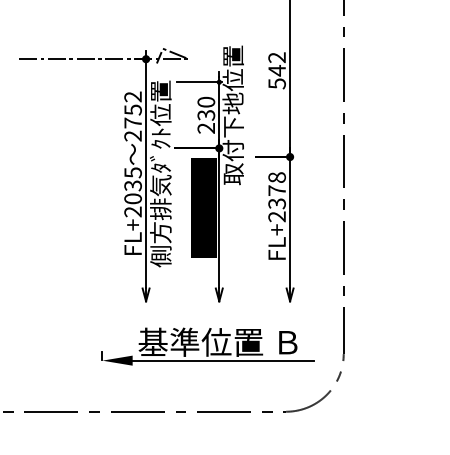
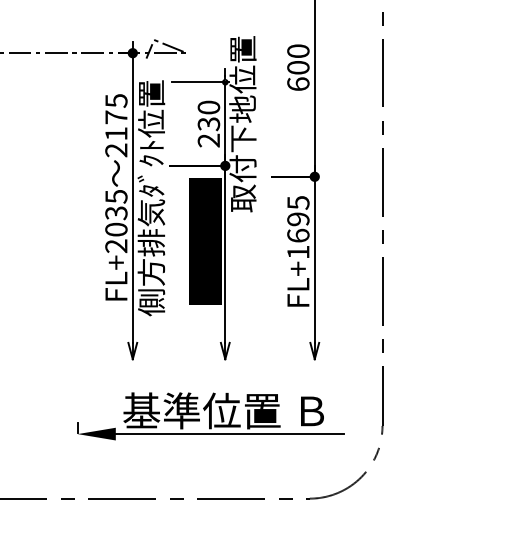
text: (276, 70) -> (297, 67), 542 -> 600
text: (132, 109) -> (115, 116), 2752 -> 2175
text: (276, 197) -> (297, 227), FL+2378 -> FL+1695

